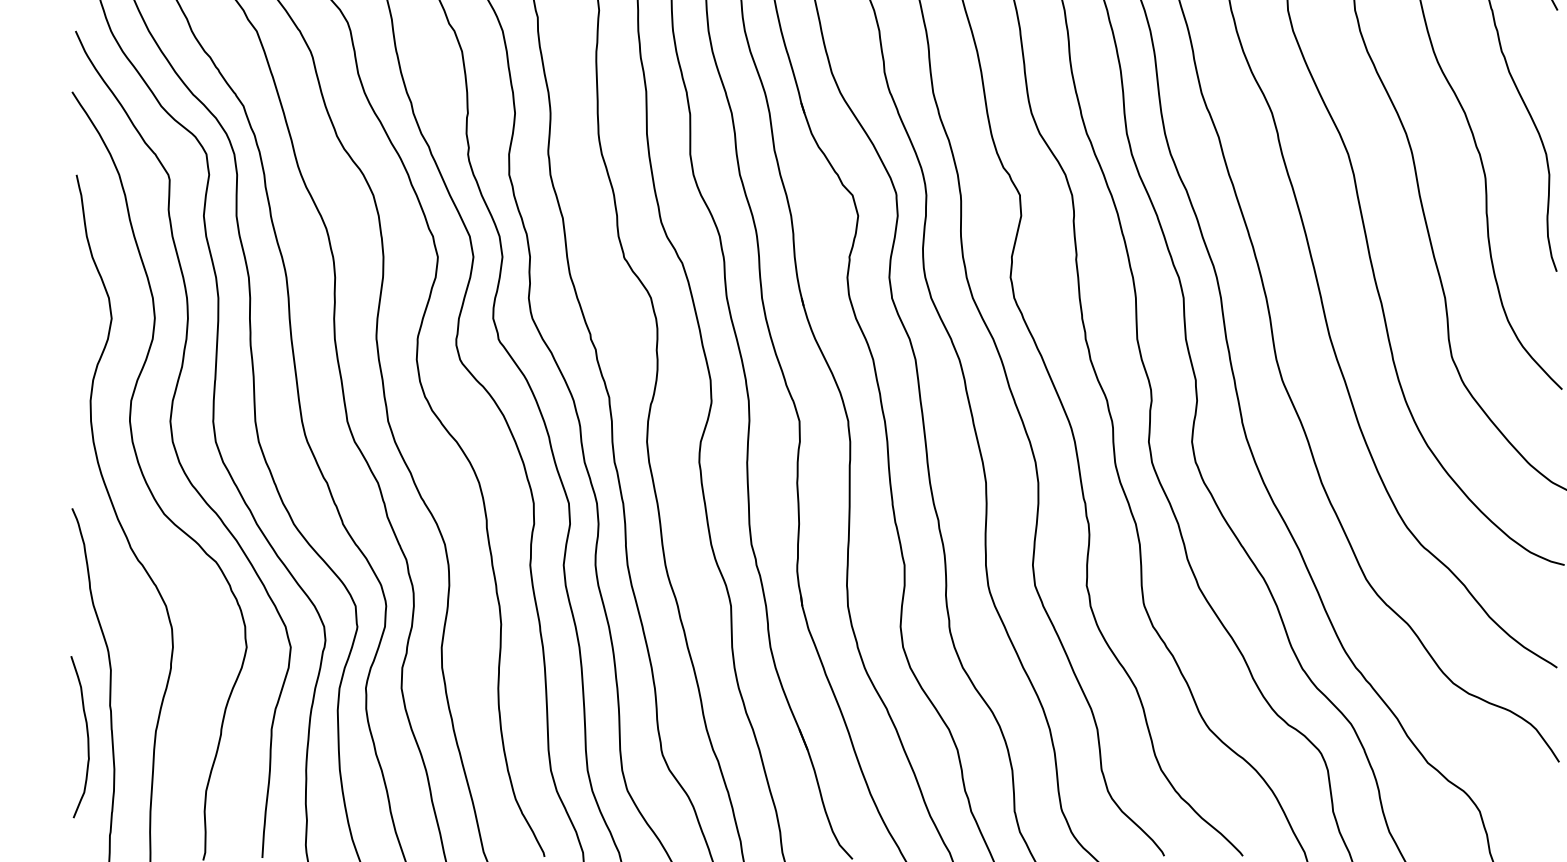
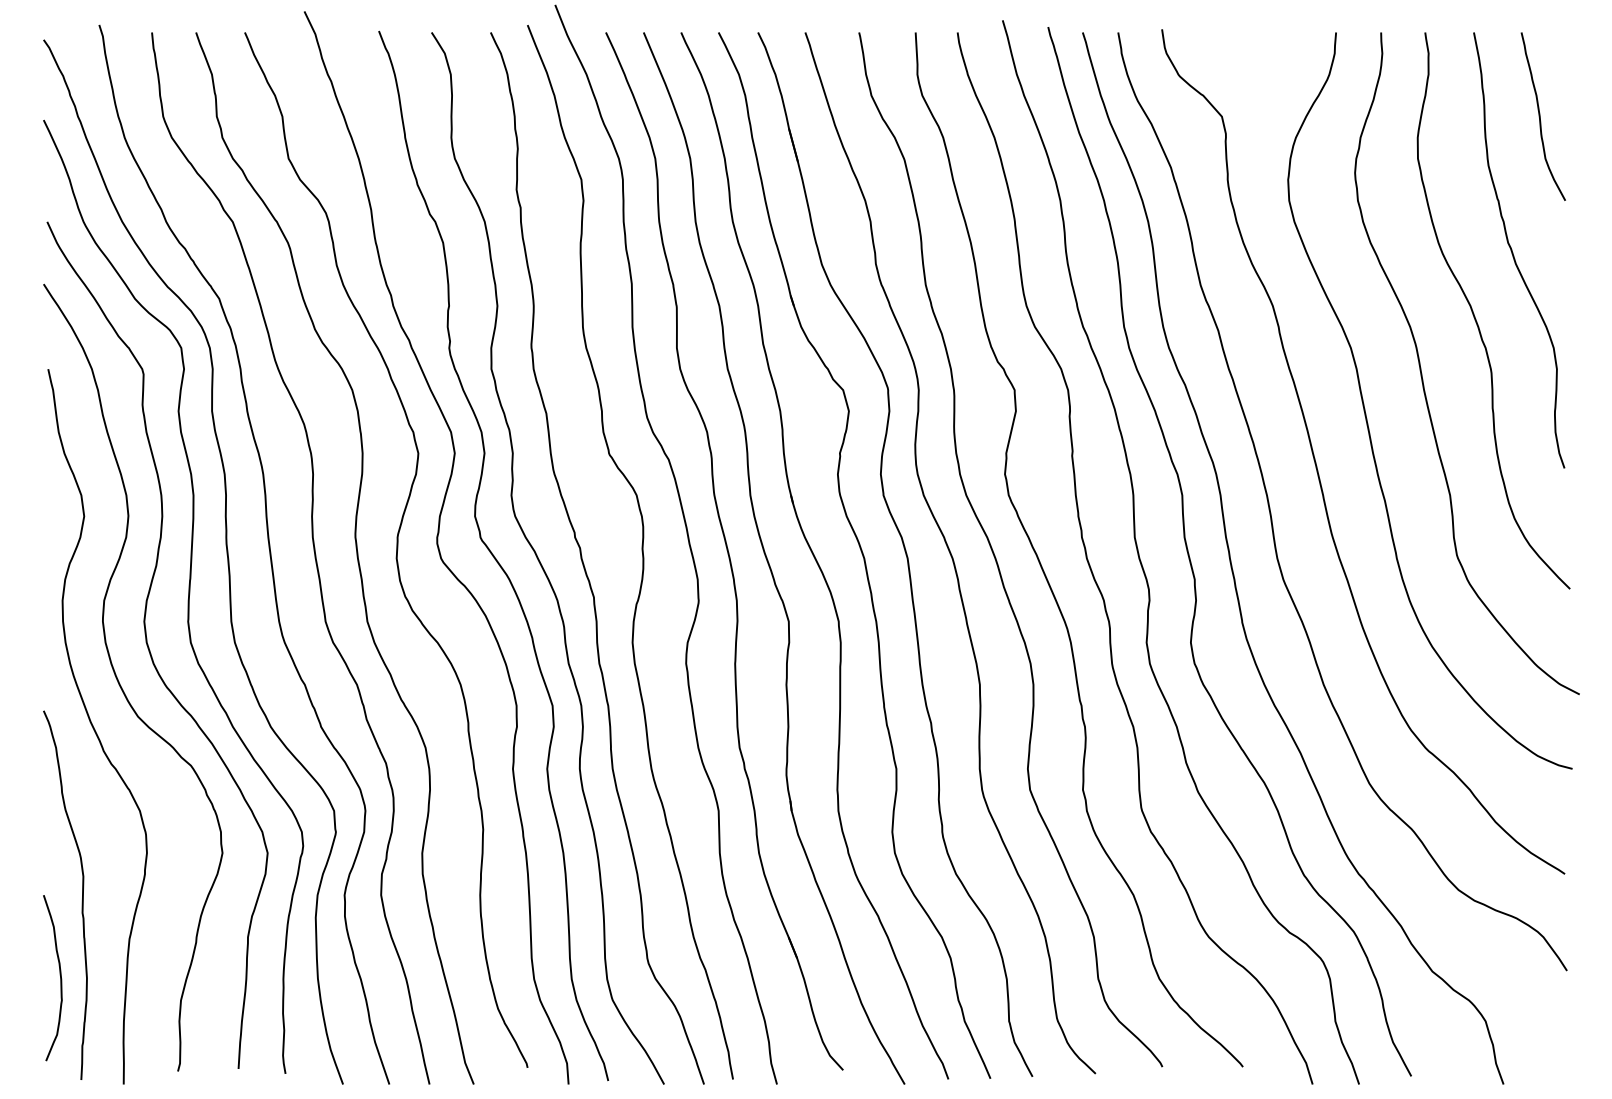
curve: (86, 734) -> (59, 975), moved

